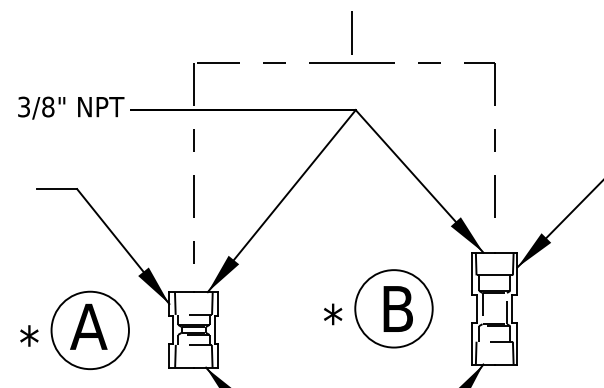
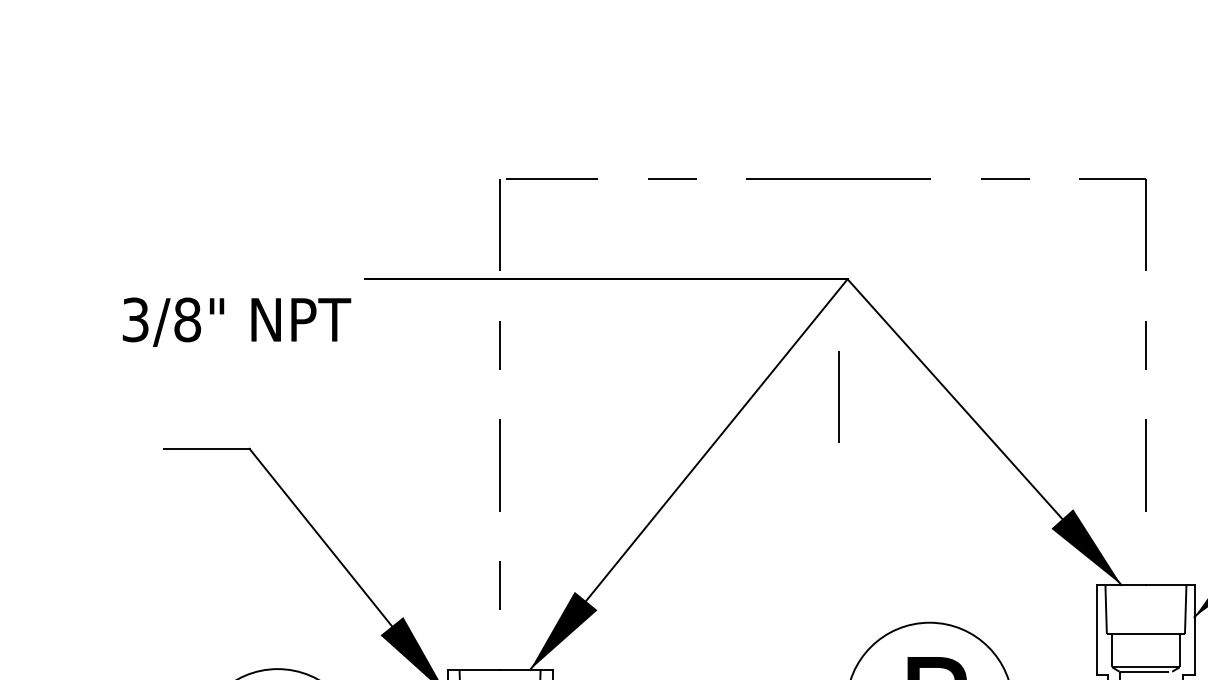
line: (351, 32) -> (838, 395), moved
text: (71, 107) -> (237, 320), moved

